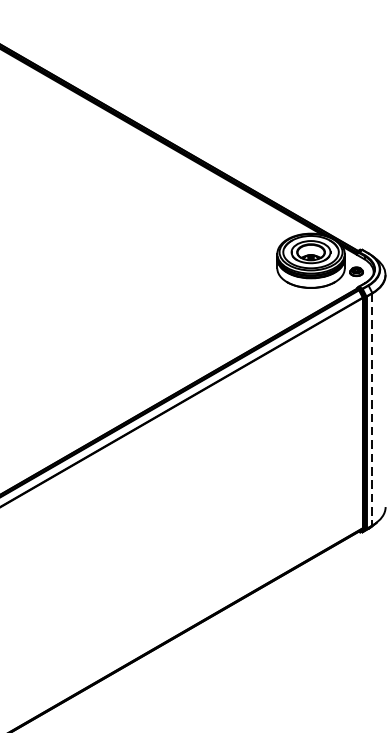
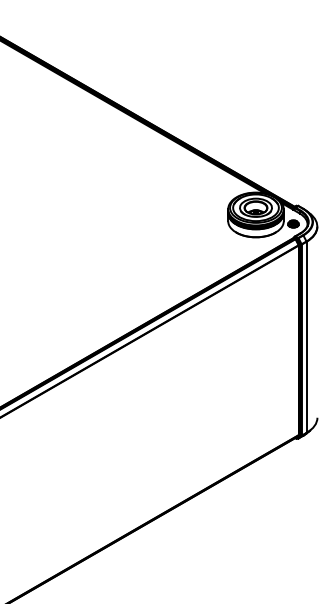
line: (372, 409) -> (306, 337), dashed -> solid

